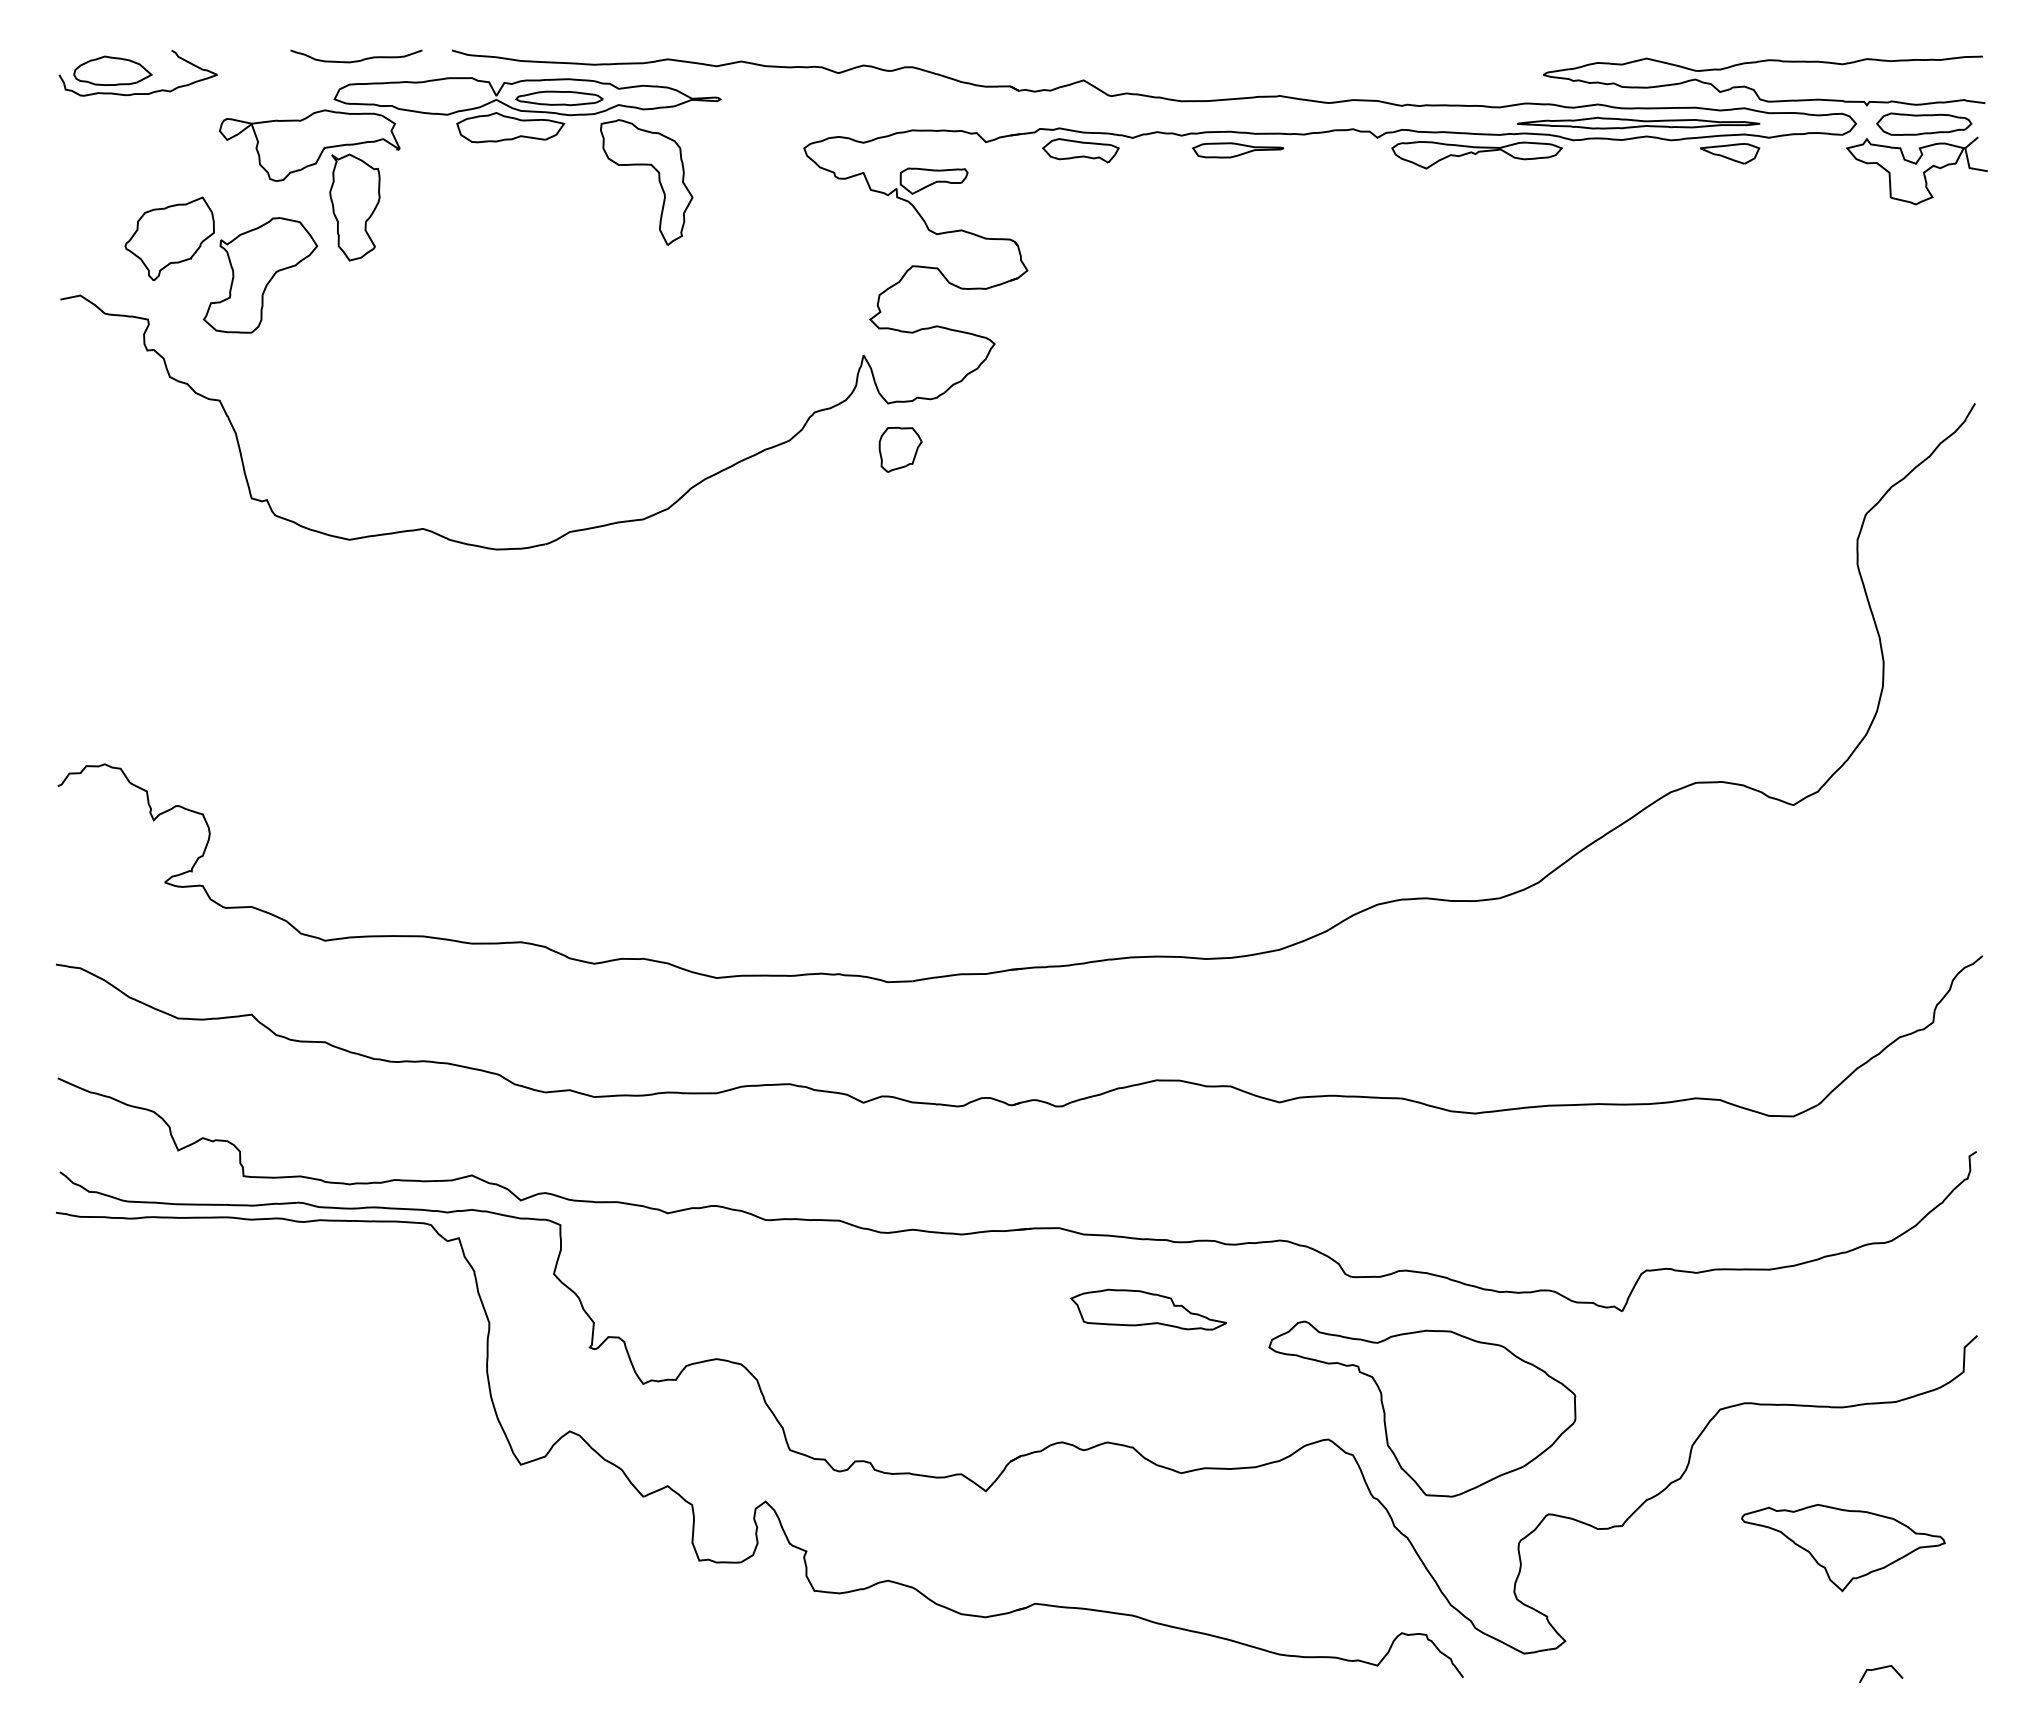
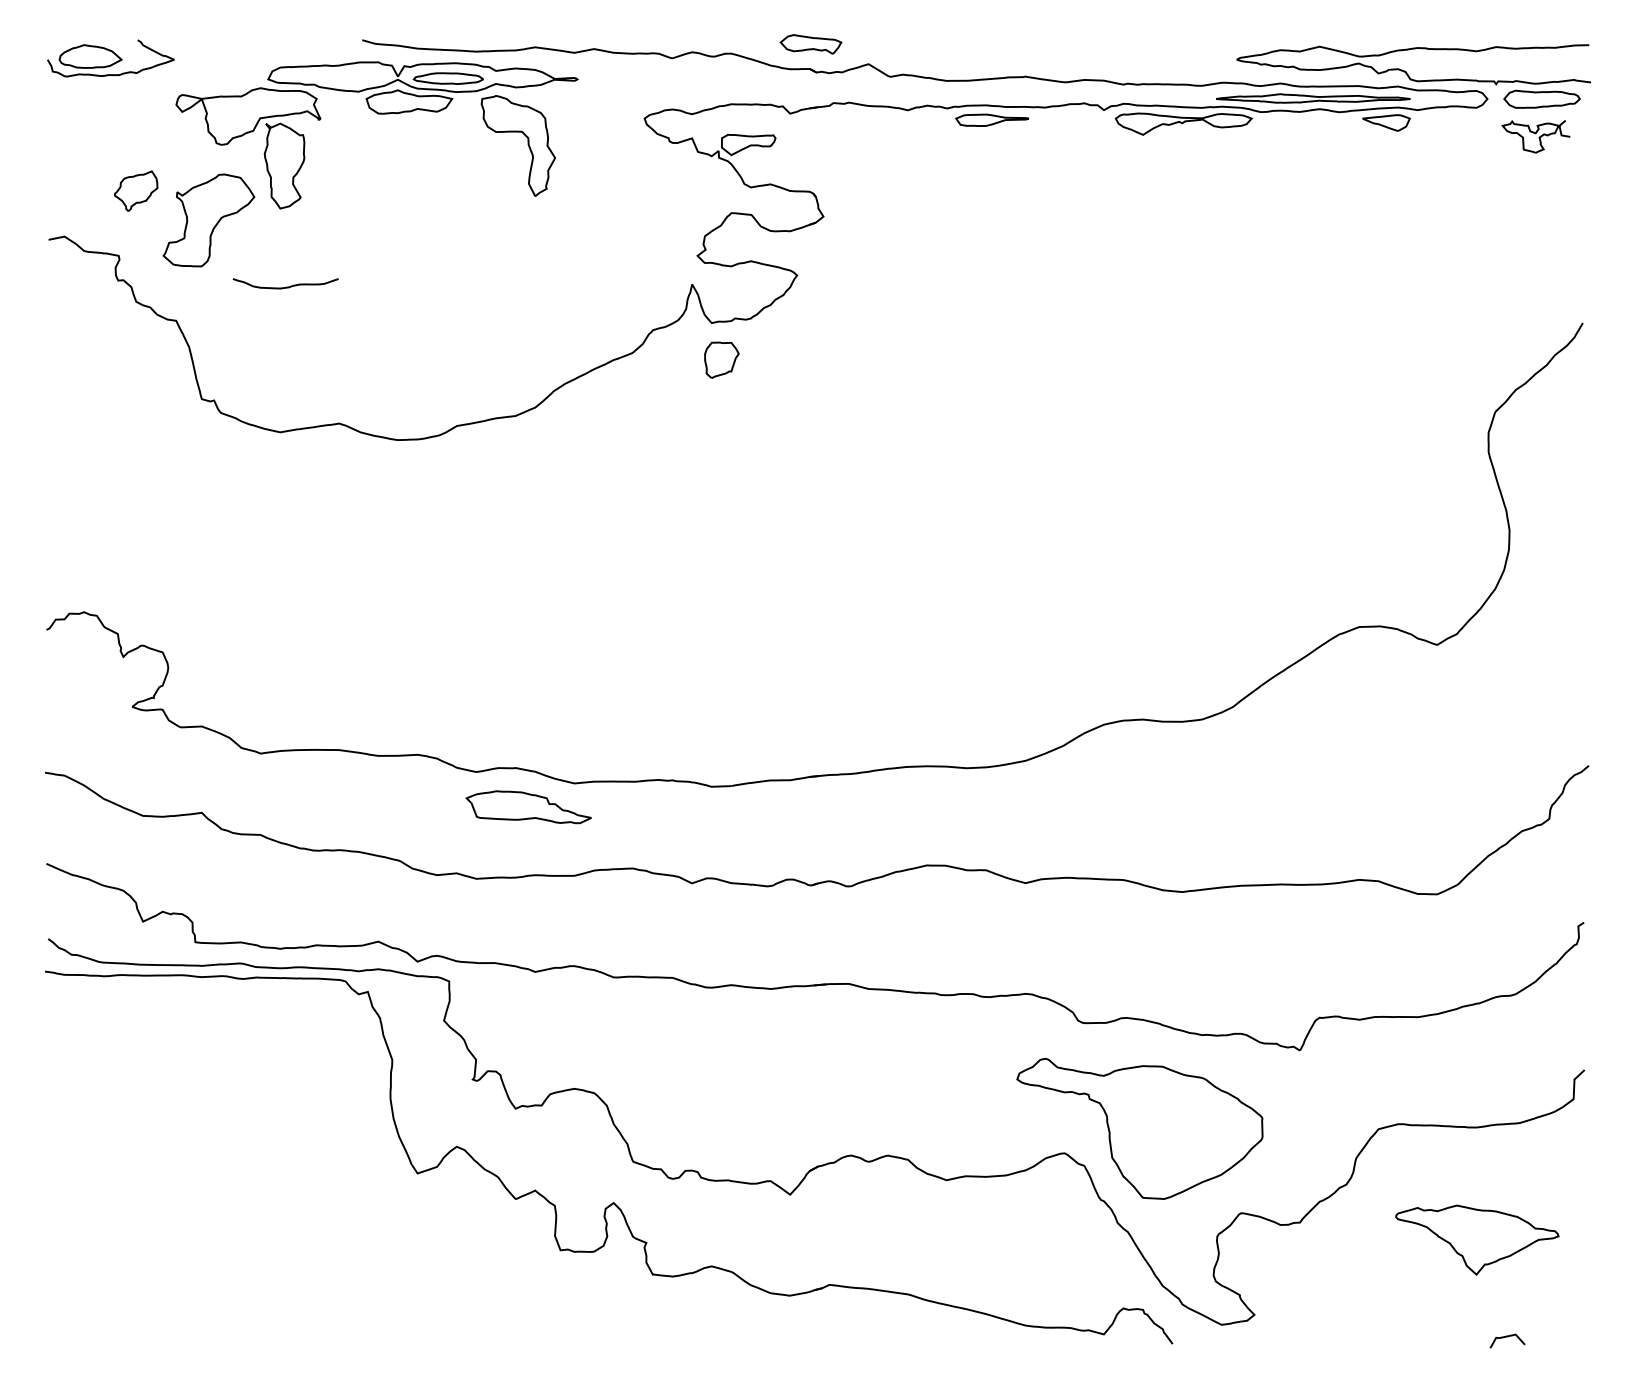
curve: (356, 60) -> (285, 287), moved
part: (1080, 150) -> (810, 44), moved
part: (1916, 170) -> (1535, 136), size x0.6
part: (169, 238) -> (135, 190), size x0.6
part: (1148, 1309) -> (528, 807), moved

